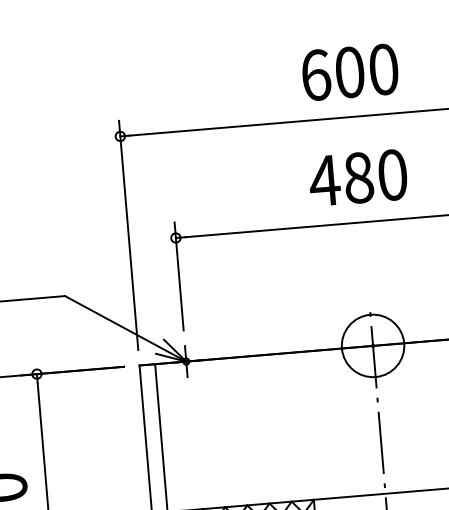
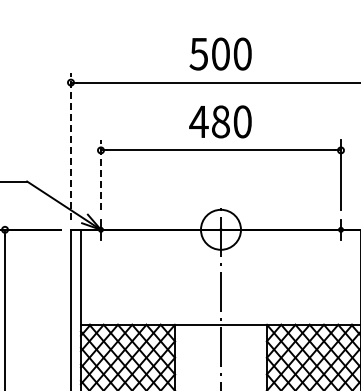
text: (315, 74) -> (198, 53), 600 -> 500
line: (127, 235) -> (70, 146), solid -> dashed
line: (178, 277) -> (100, 175), solid -> dashed

